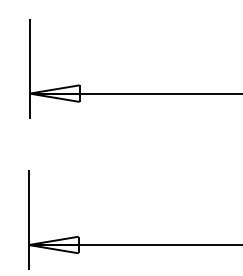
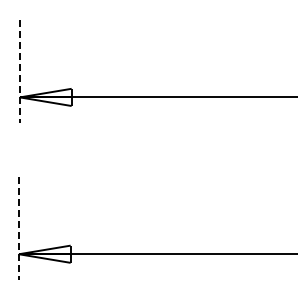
line: (29, 68) -> (19, 71), solid -> dashed
line: (28, 220) -> (18, 228), solid -> dashed

